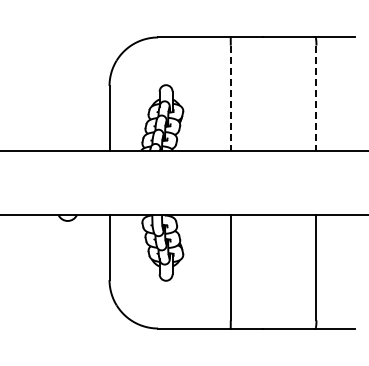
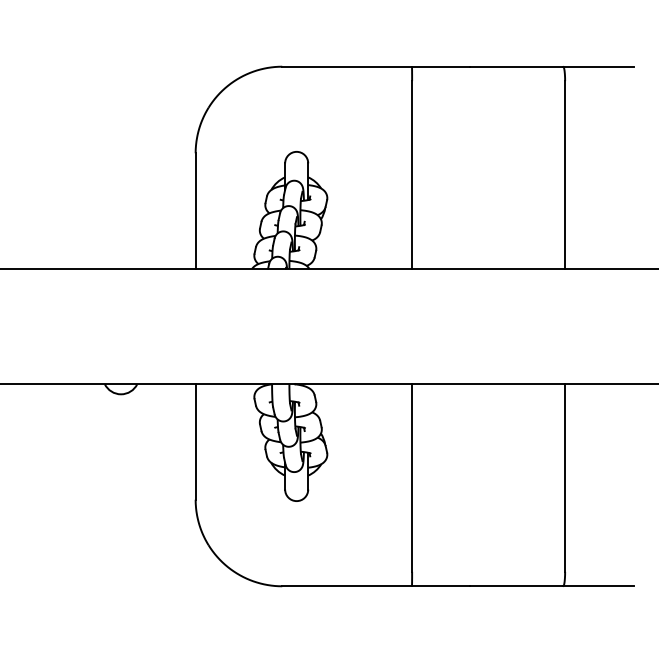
line: (230, 98) -> (411, 175), dashed -> solid
line: (316, 98) -> (565, 175), dashed -> solid

